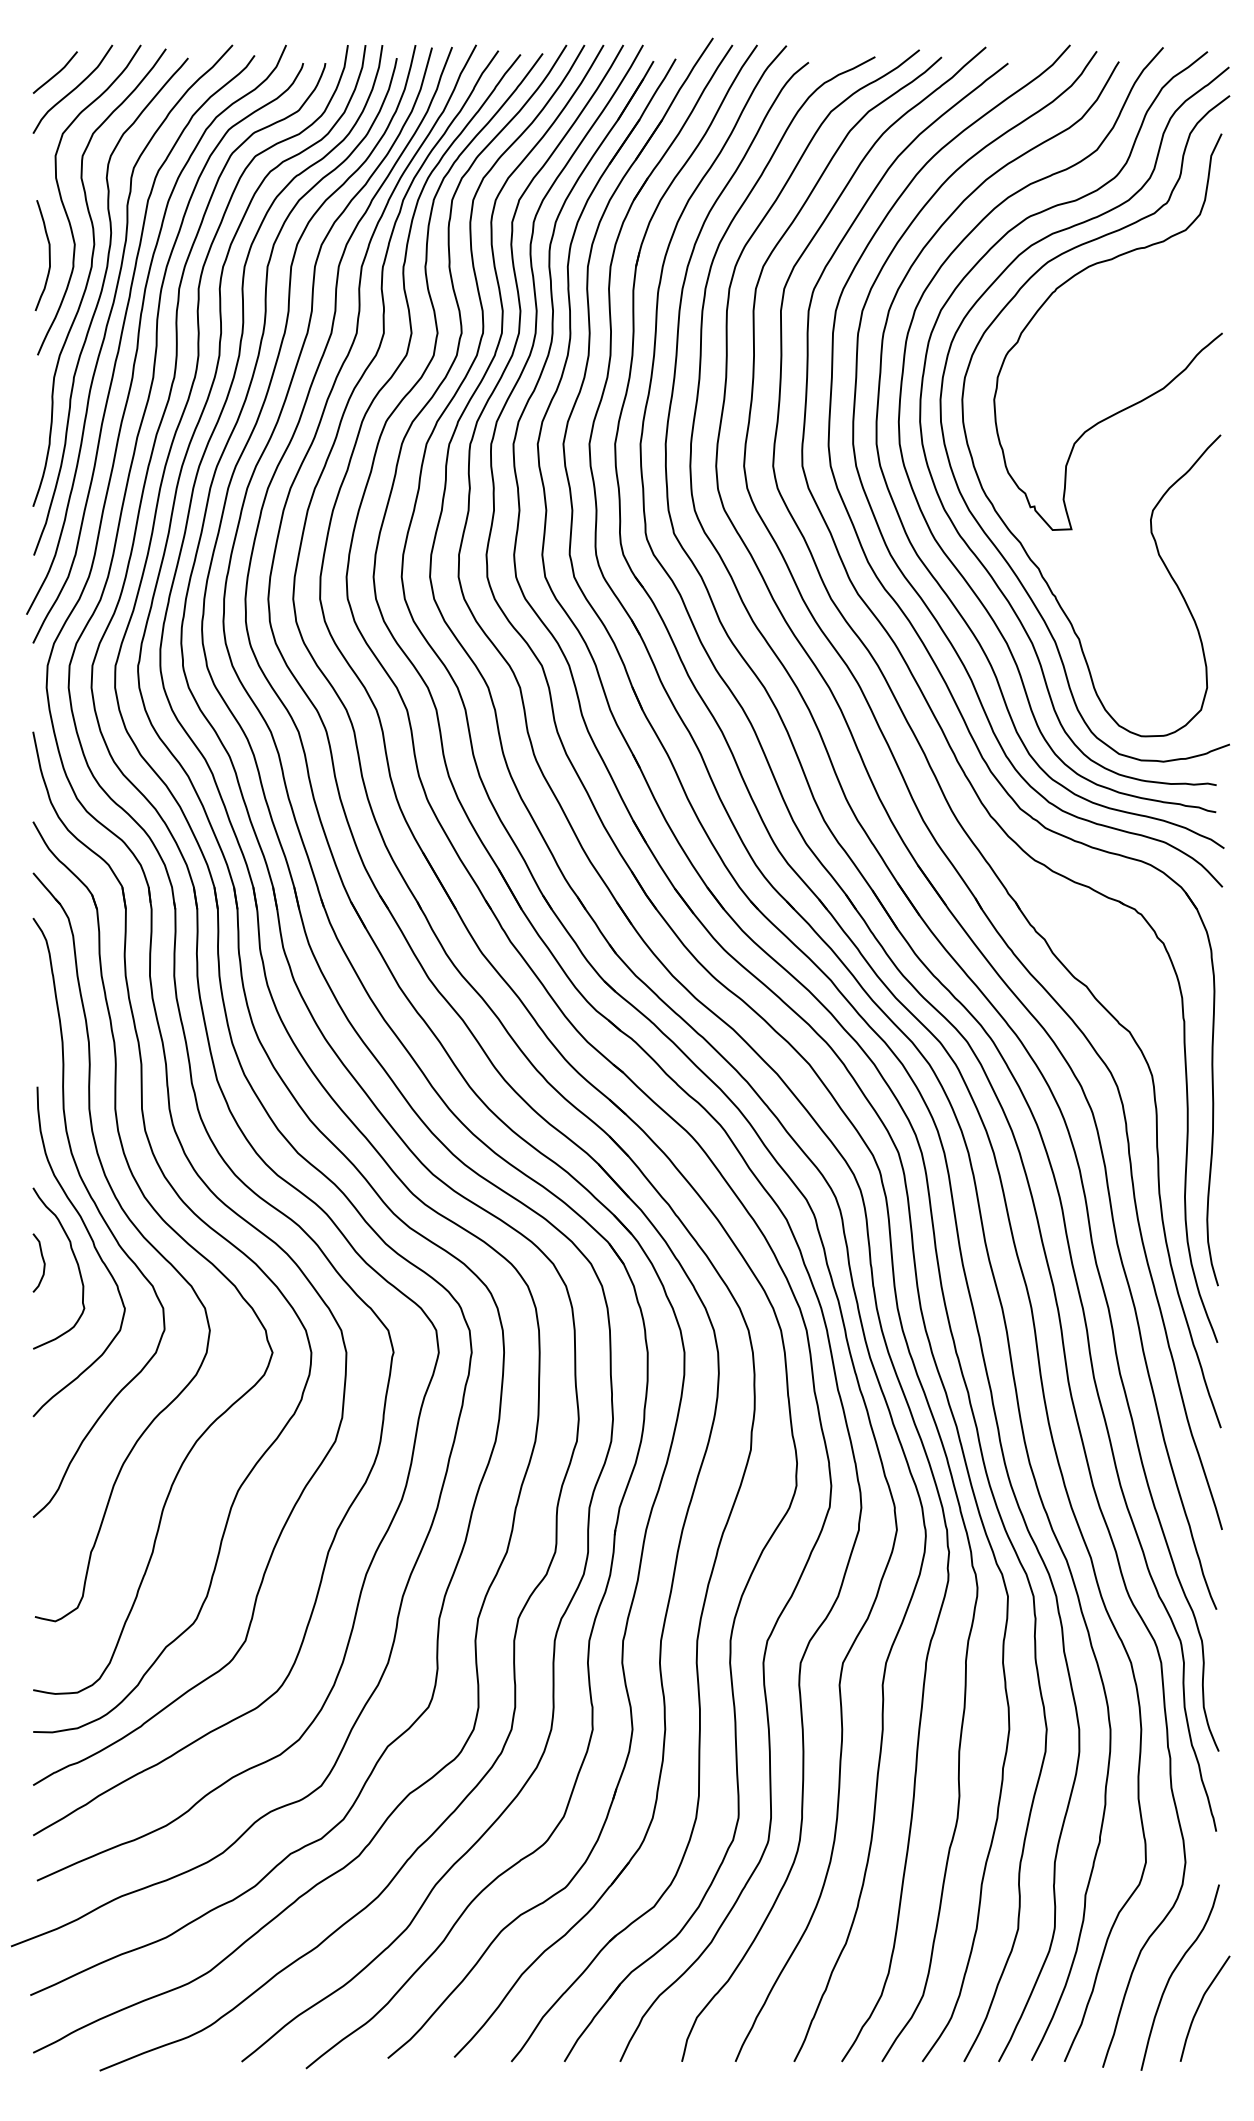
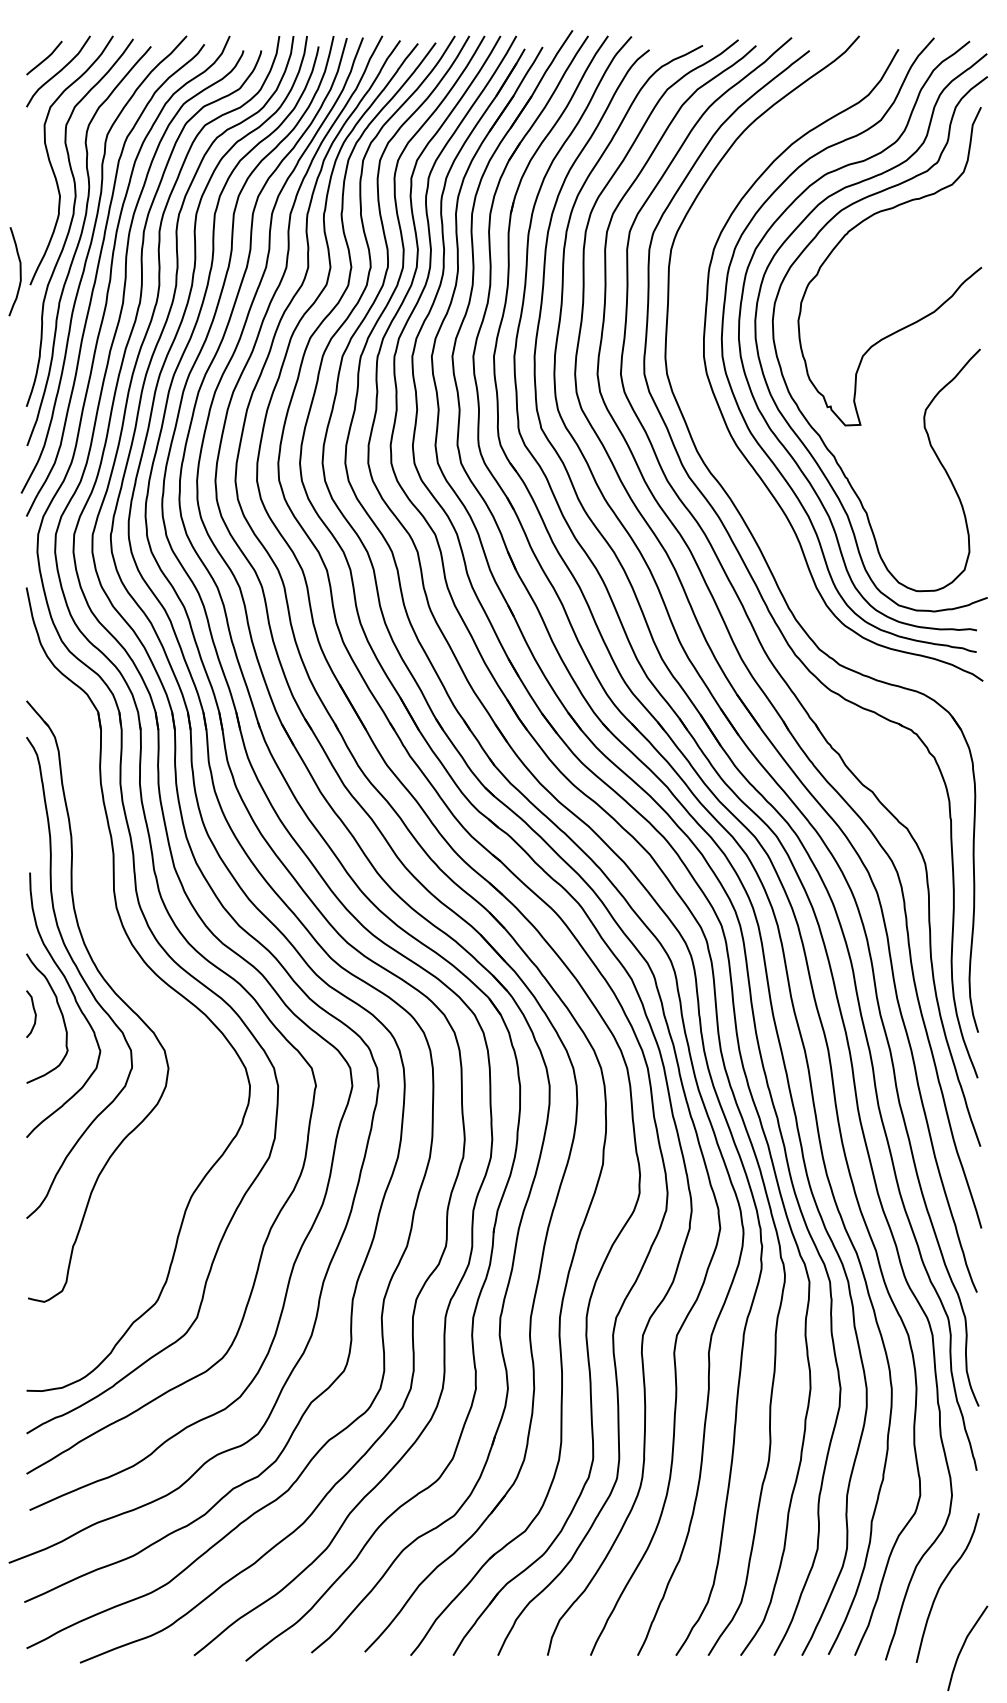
curve: (48, 255) -> (19, 271), moved
curve: (882, 533) -> (708, 428), removed
part: (175, 1233) -> (140, 990), removed
curve: (1200, 2005) -> (964, 1645), moved

